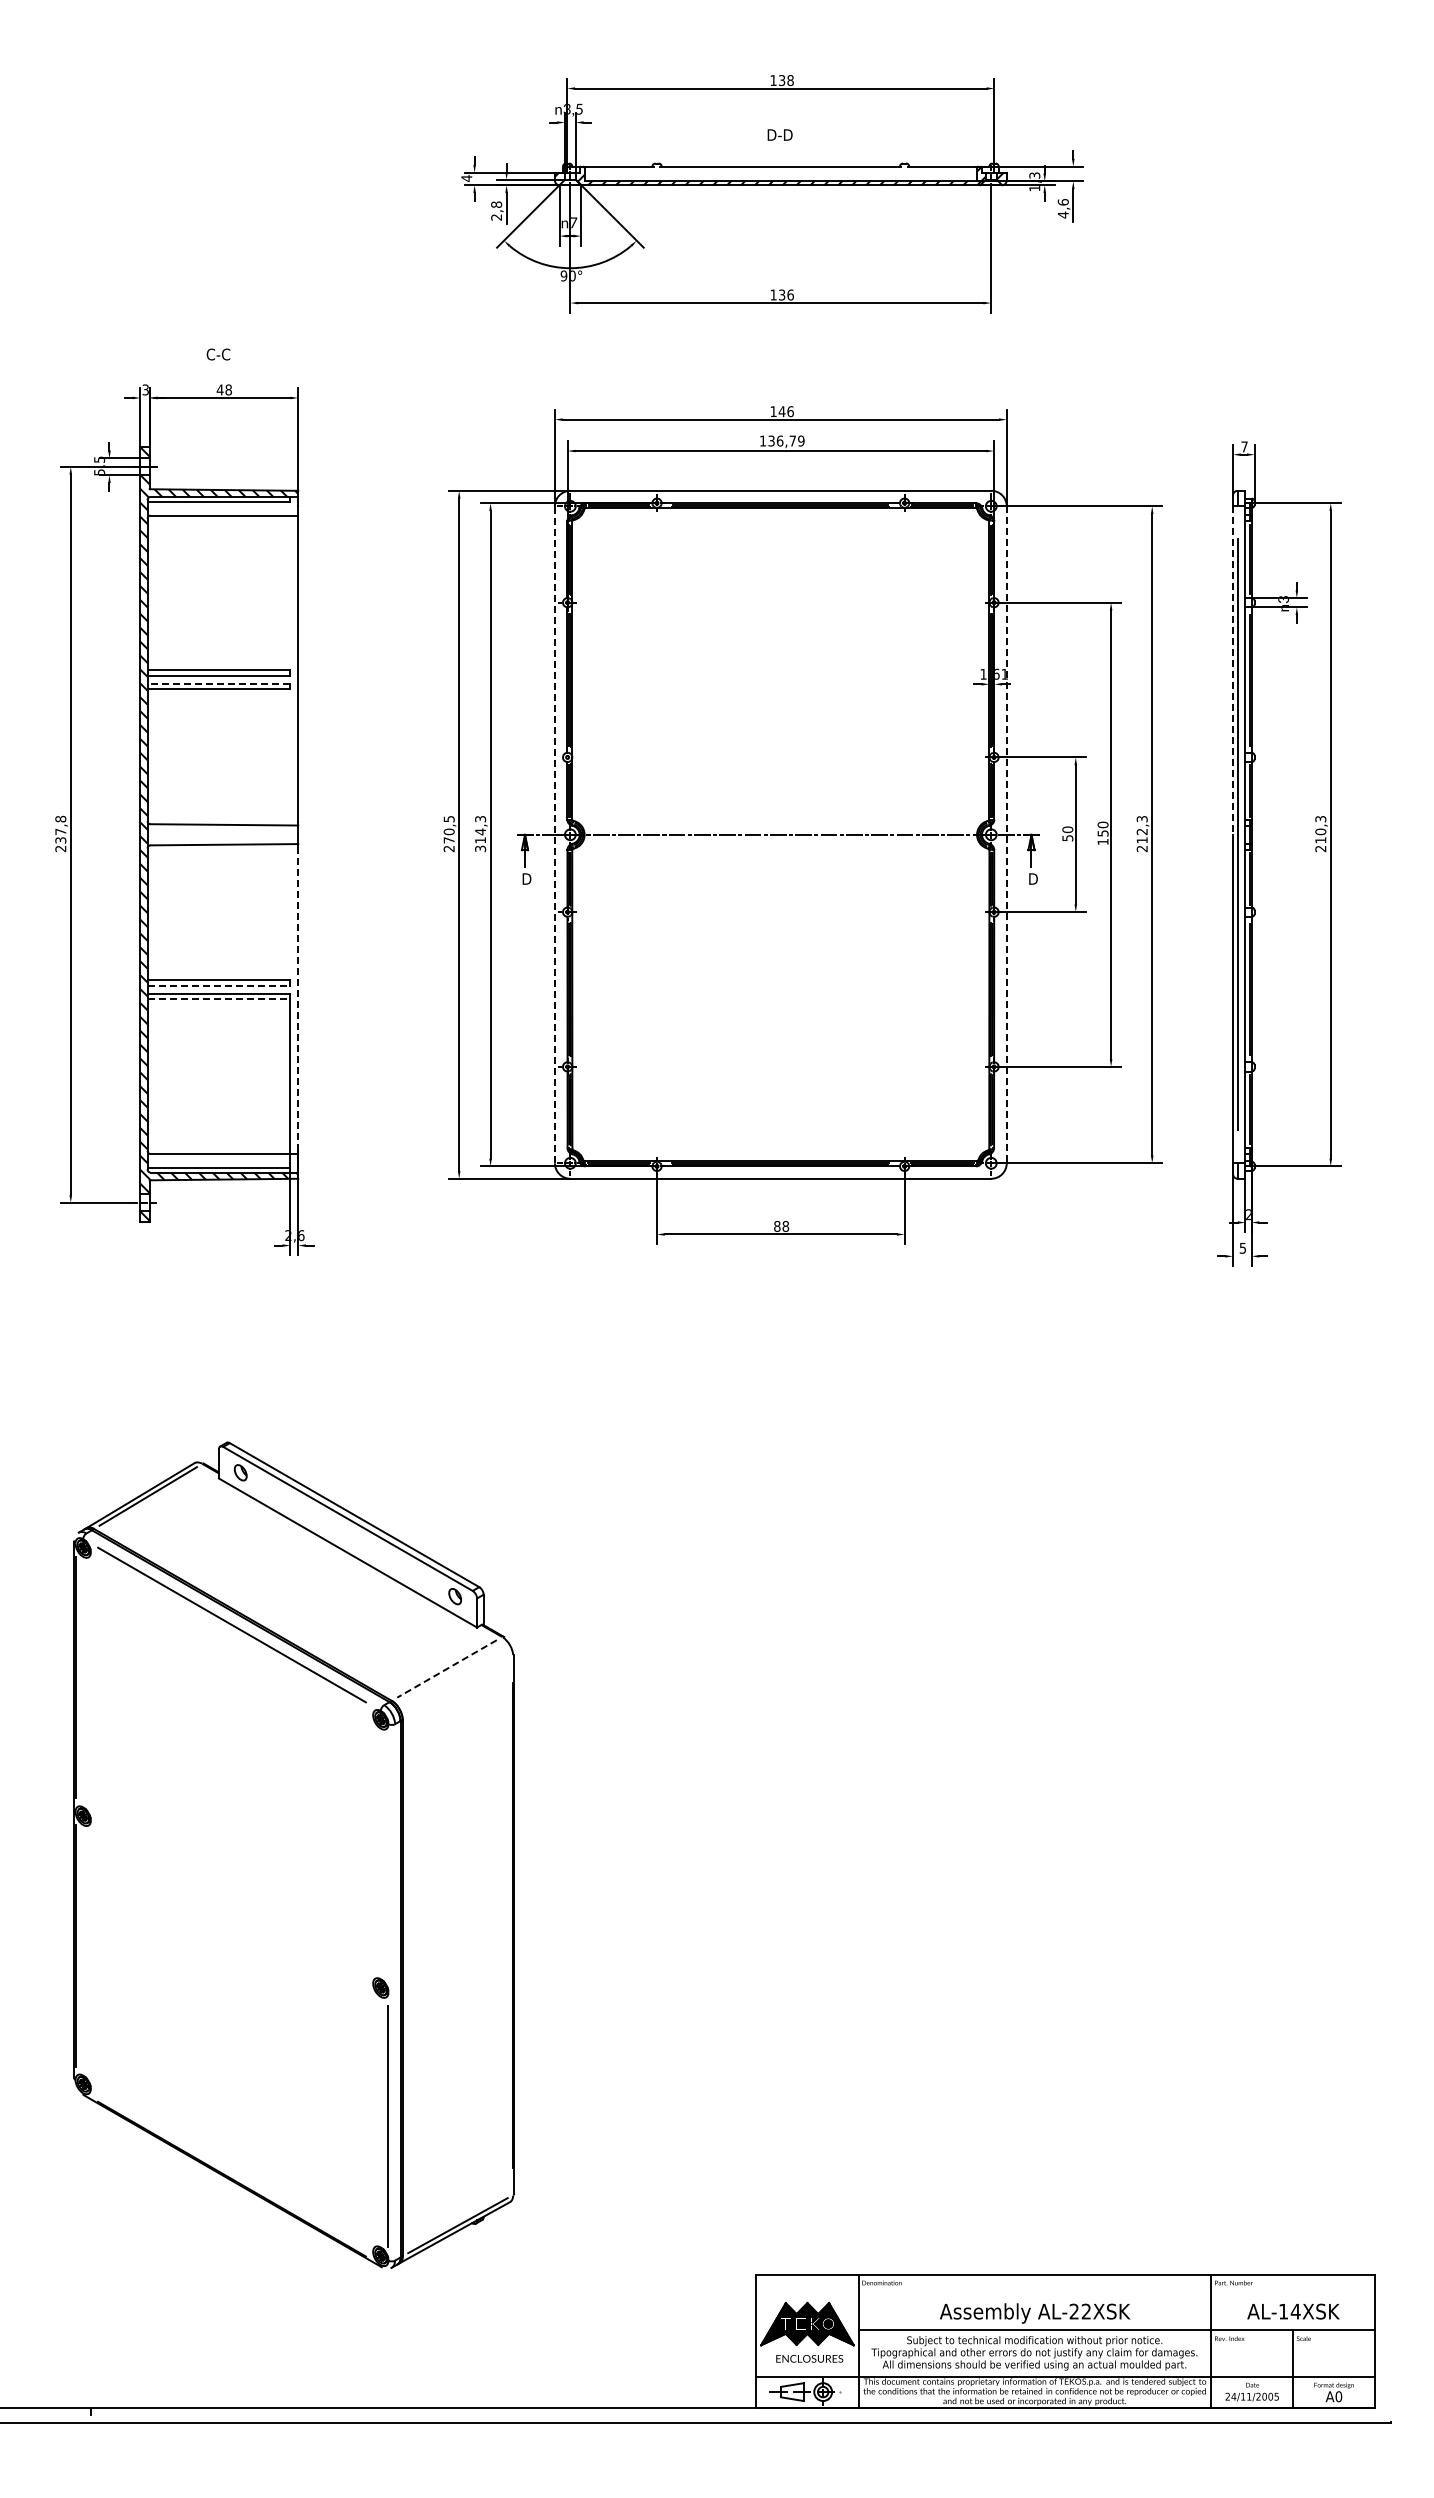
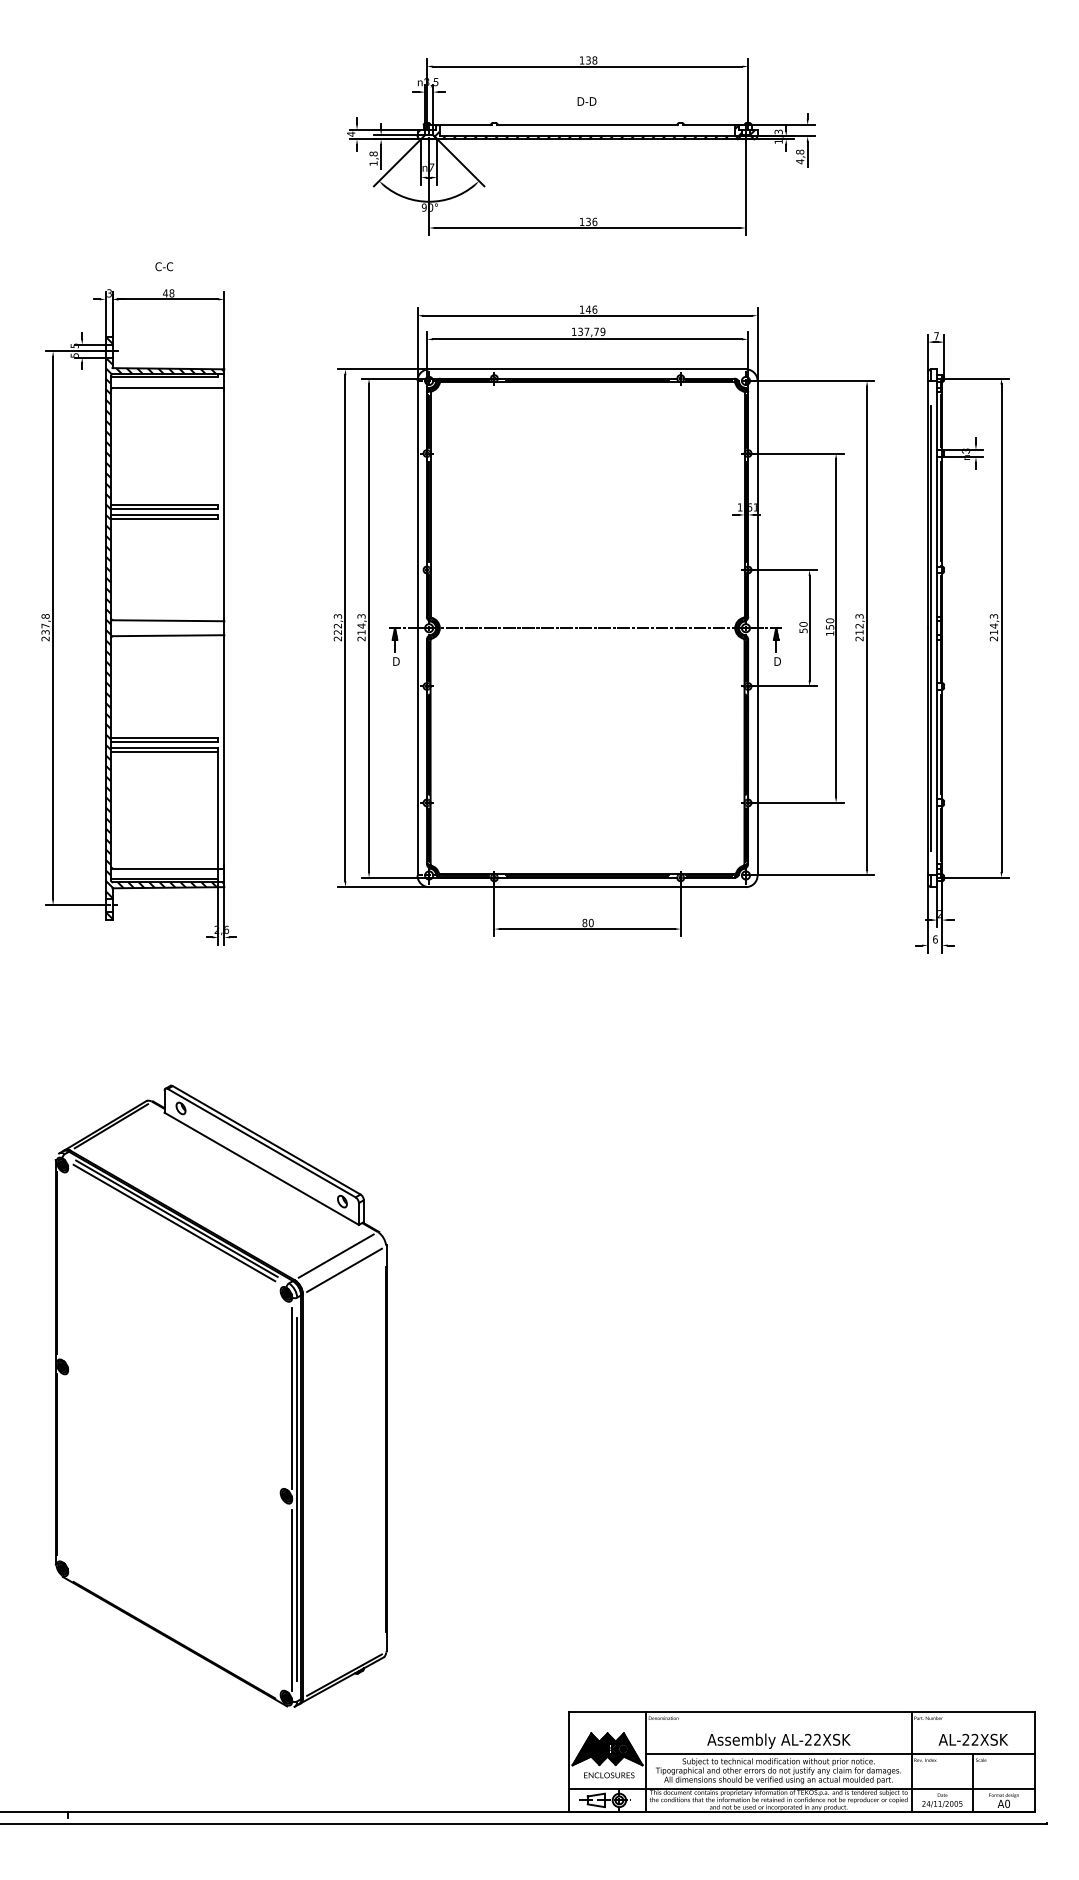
text: (1062, 202) -> (799, 152), 4,6 -> 4,8
text: (496, 217) -> (373, 163), 2,8 -> 1,8
text: (779, 440) -> (586, 331), 136,79 -> 137,79
line: (1233, 671) -> (928, 505), dashed -> solid
line: (218, 683) -> (164, 514), dashed -> solid
text: (448, 829) -> (337, 624), 270,5 -> 222,3
text: (1320, 831) -> (993, 625), 210,3 -> 214,3
line: (554, 834) -> (417, 628), dashed -> solid
line: (1006, 834) -> (757, 628), dashed -> solid
text: (480, 848) -> (361, 638), 314,3 -> 214,3
line: (219, 985) -> (165, 741), dashed -> solid
line: (219, 999) -> (165, 752), dashed -> solid
line: (298, 999) -> (224, 752), dashed -> solid
text: (785, 1226) -> (591, 923), 88 -> 80
text: (1242, 1247) -> (935, 938), 5 -> 6
line: (235, 1619) -> (177, 1218), added
line: (446, 1669) -> (335, 1256), dashed -> solid
line: (457, 1687) -> (344, 1270), added
line: (388, 1858) -> (292, 1398), added
line: (395, 1992) -> (297, 1499), added
text: (1289, 2311) -> (970, 1739), AL-14XSK -> AL-22XSK

